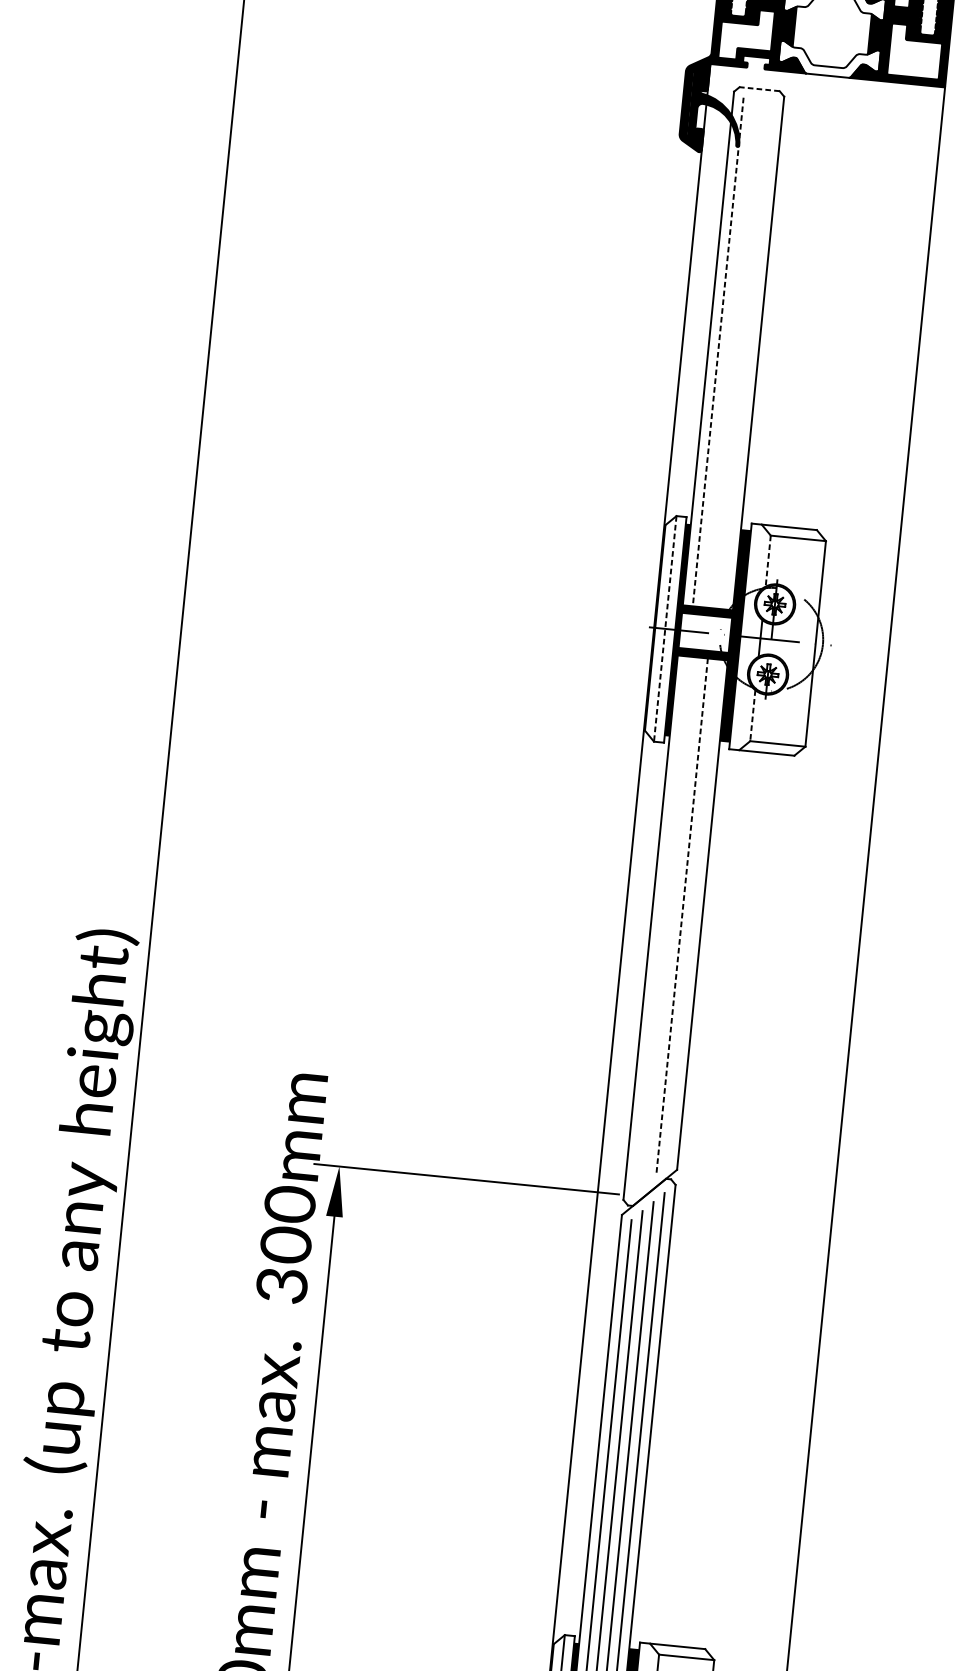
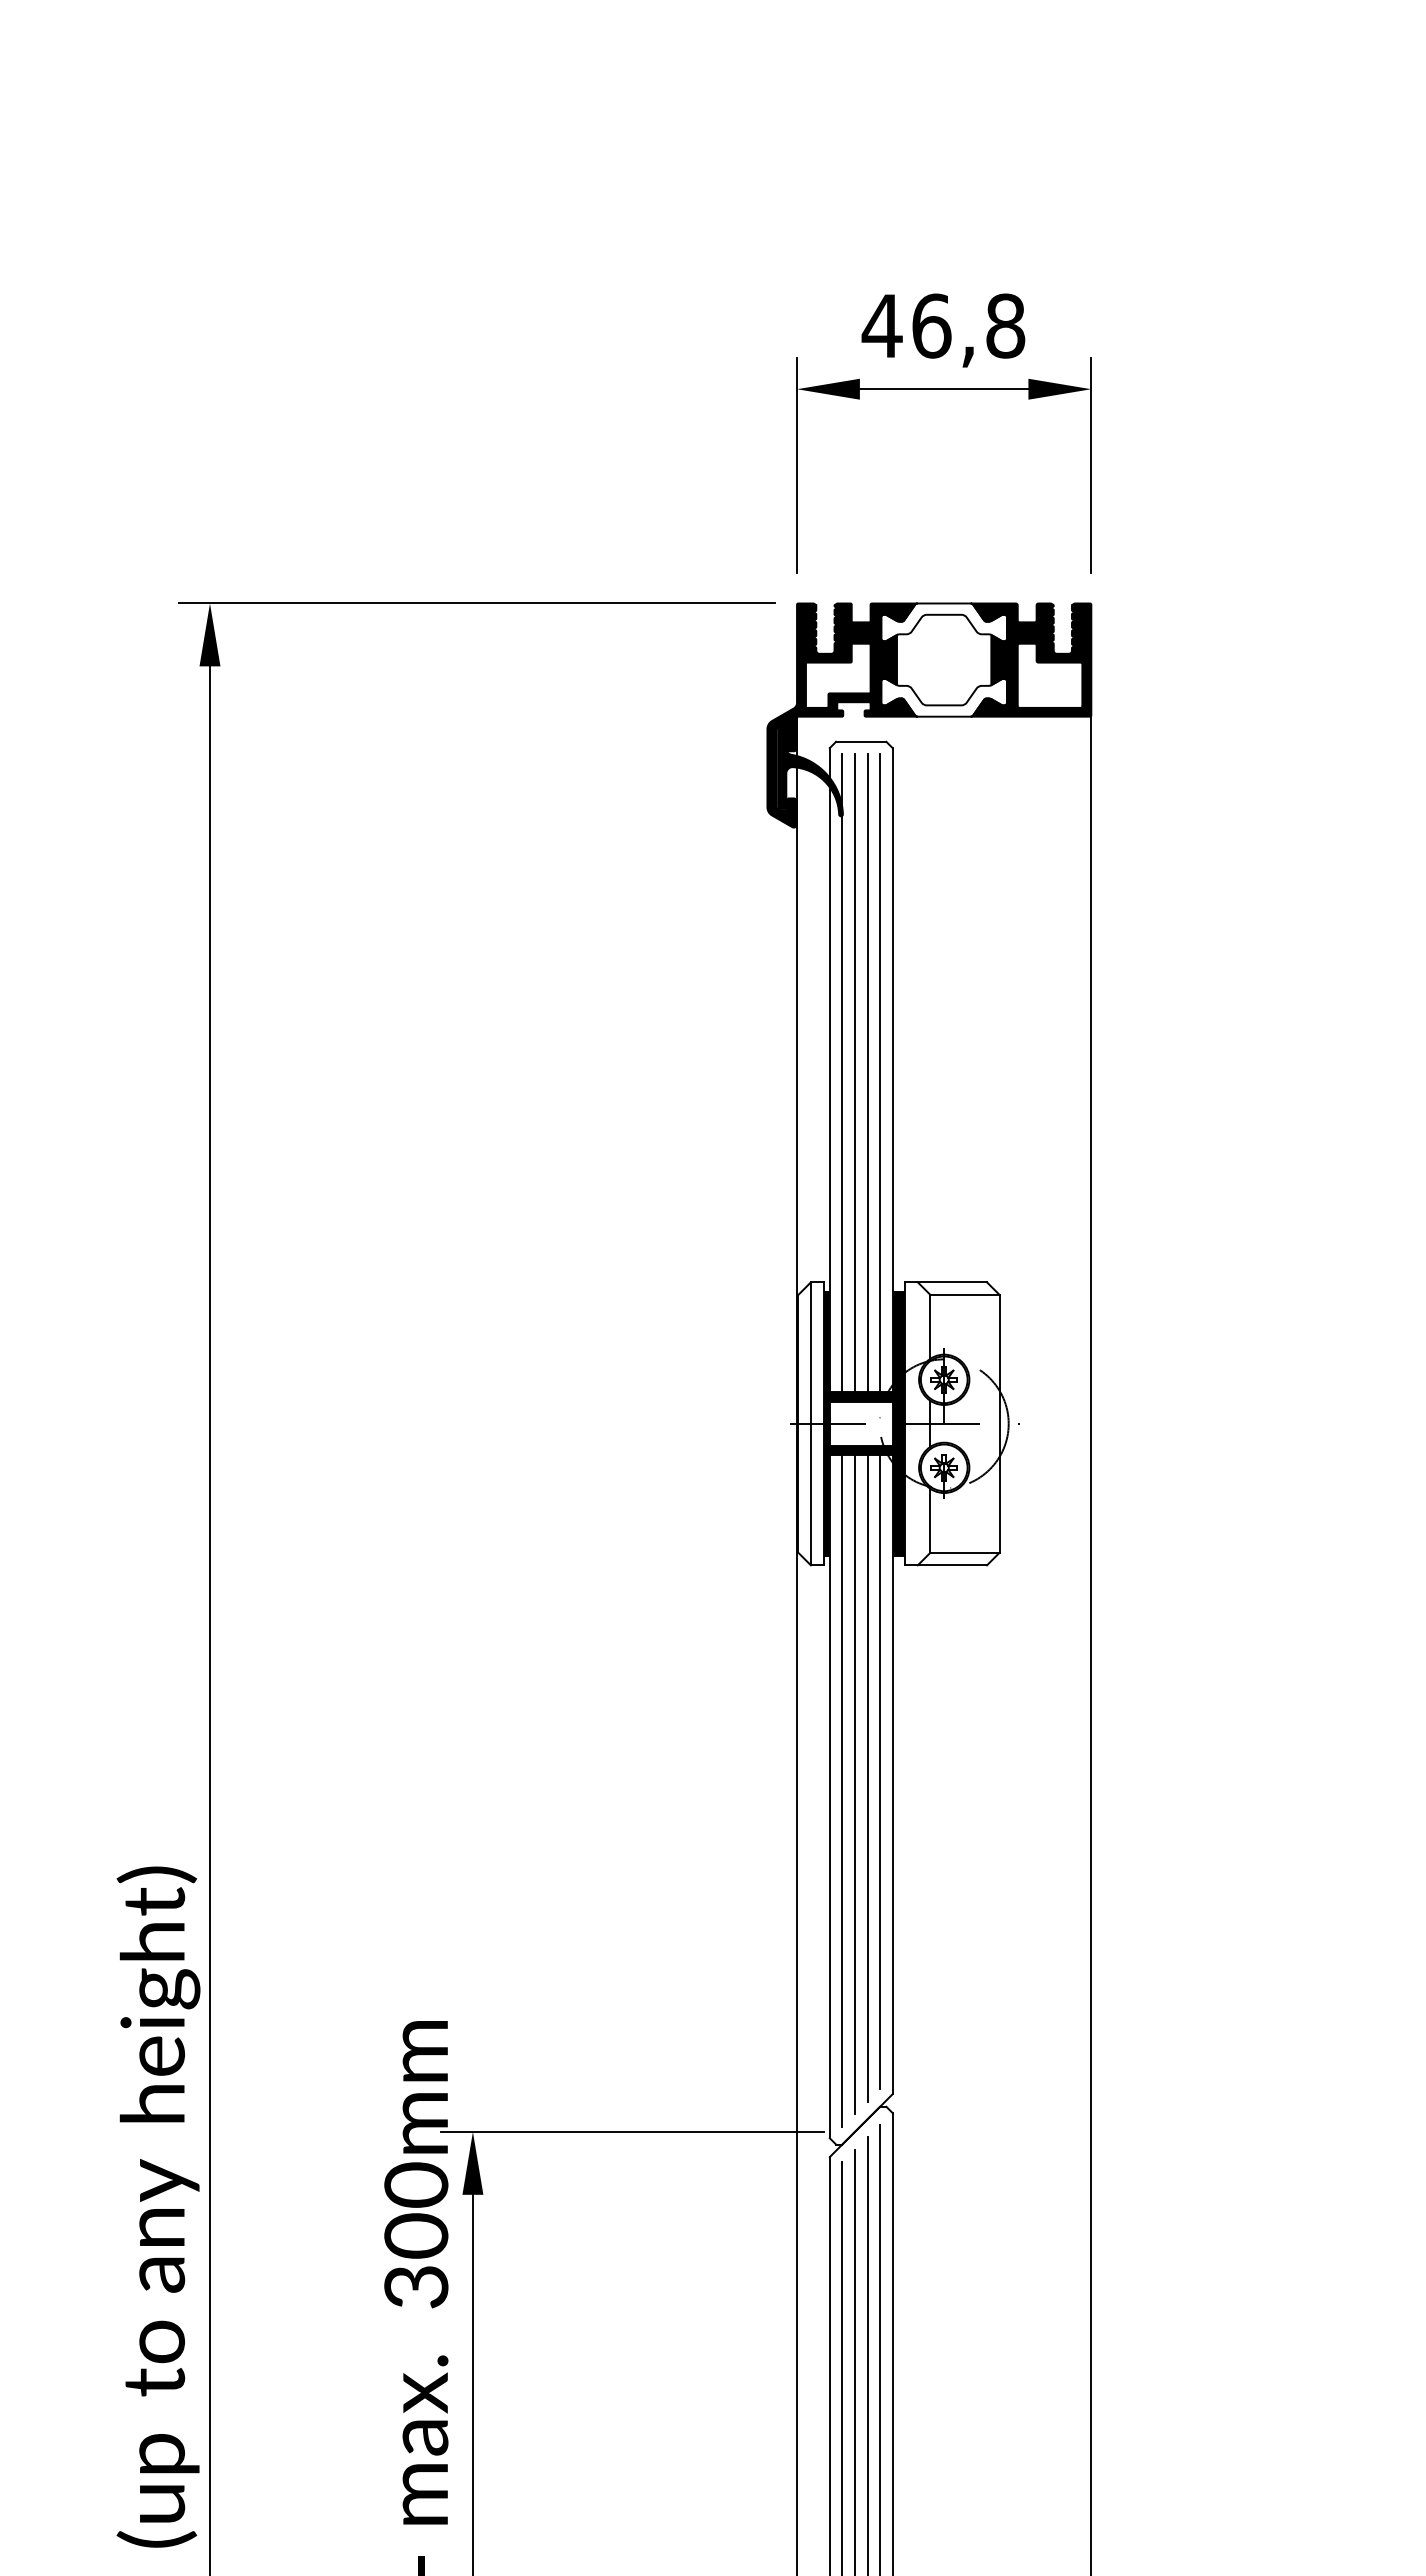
line: (759, 88) -> (860, 741), dashed -> solid
line: (718, 352) -> (842, 1073), dashed -> solid
line: (727, 353) -> (854, 1073), added
line: (738, 354) -> (867, 1073), added
line: (748, 355) -> (880, 1073), added
line: (768, 560) -> (930, 1326), dashed -> solid
line: (664, 629) -> (810, 1424), dashed -> solid
line: (752, 715) -> (930, 1520), dashed -> solid
line: (692, 912) -> (880, 1772), added
line: (682, 916) -> (867, 1778), dashed -> solid
line: (671, 919) -> (854, 1784), added
line: (661, 923) -> (842, 1790), added

